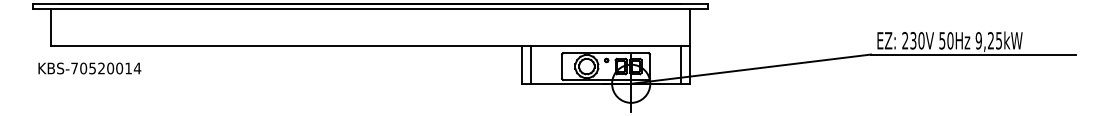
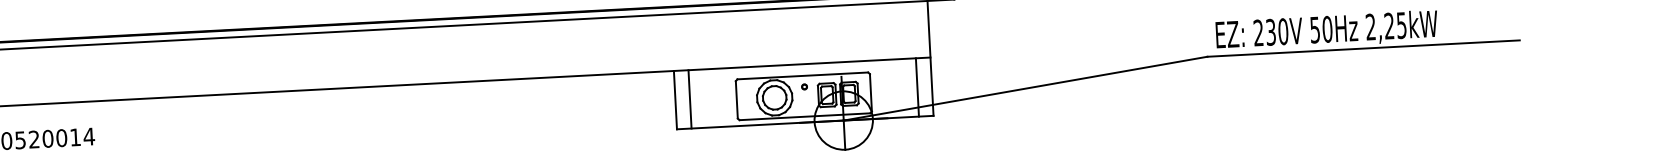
text: (978, 40) -> (1370, 26), 9,25kW -> 2,25kW

